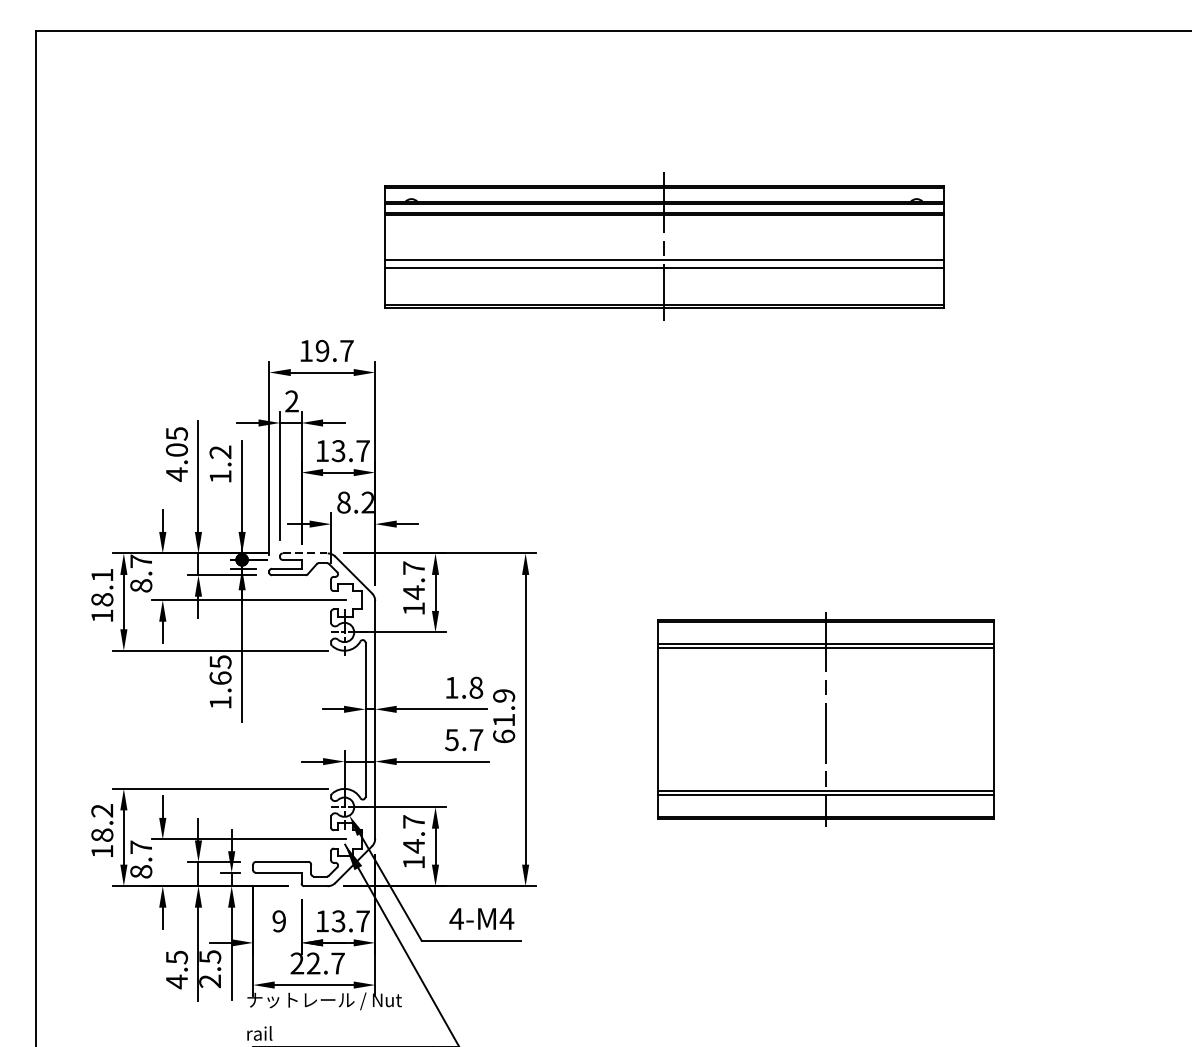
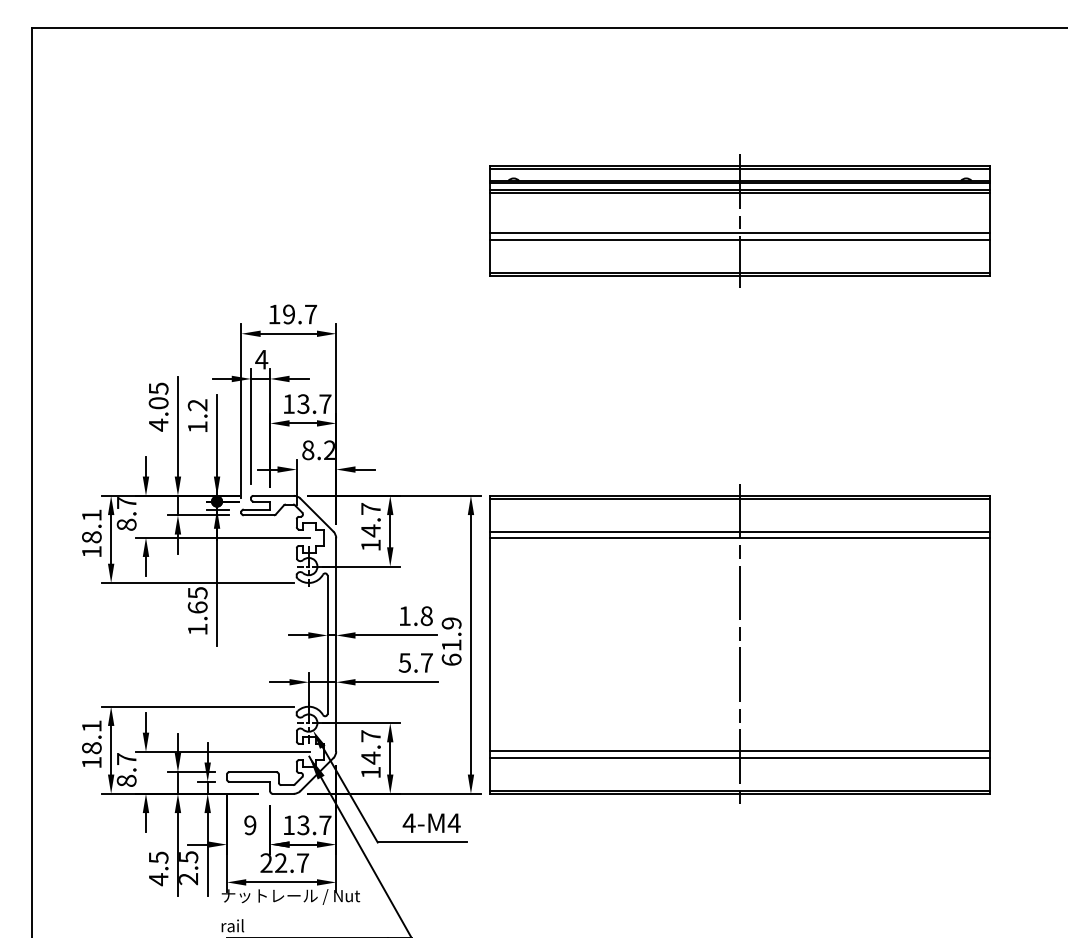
part: (663, 246) -> (739, 220), moved
text: (291, 401) -> (261, 359), 2 -> 4
line: (306, 553) -> (274, 495), dashed -> solid
part: (825, 718) -> (739, 643), size x1.67
text: (101, 810) -> (91, 726), 18.2 -> 18.1

